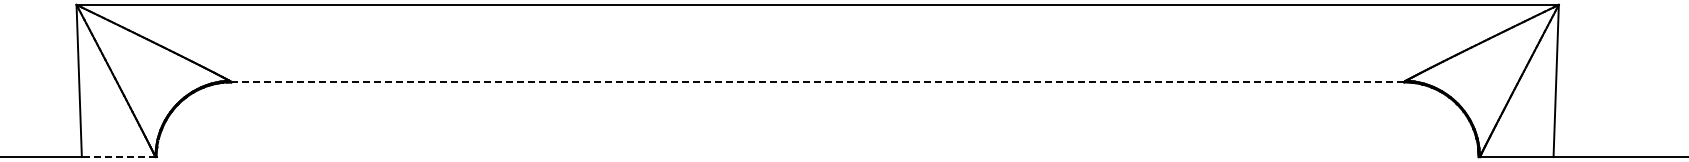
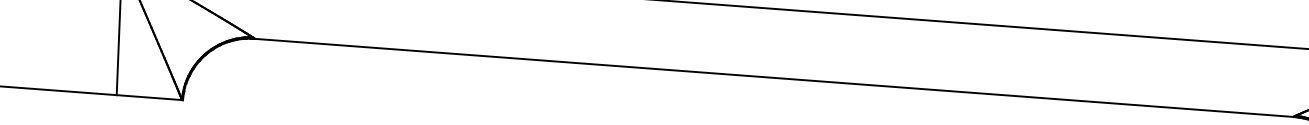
line: (818, 82) -> (774, 78), dashed -> solid
line: (118, 157) -> (149, 97), dashed -> solid

